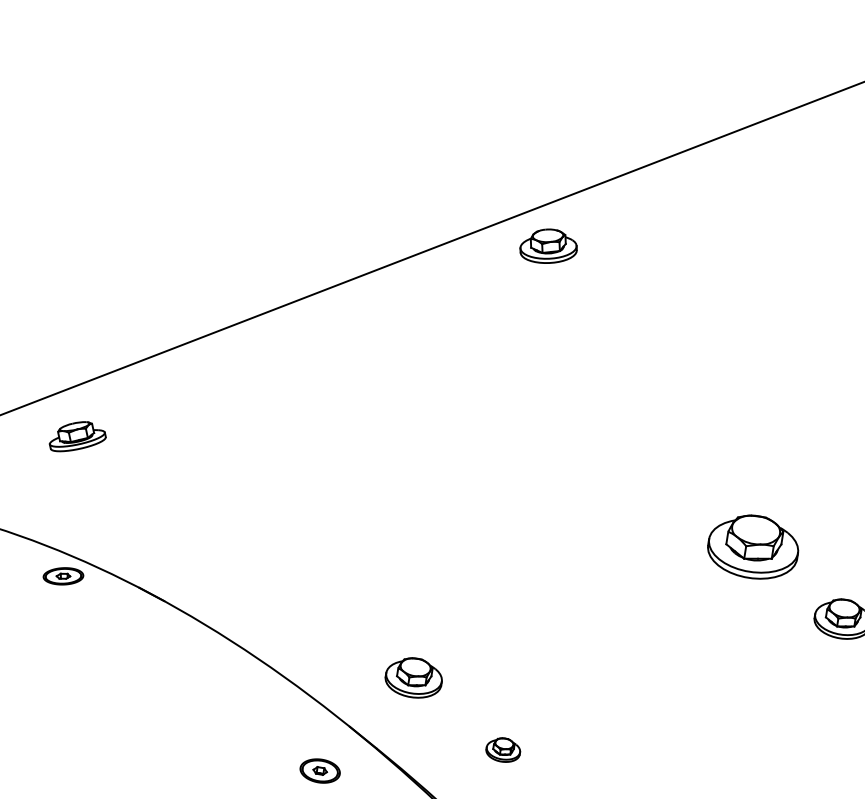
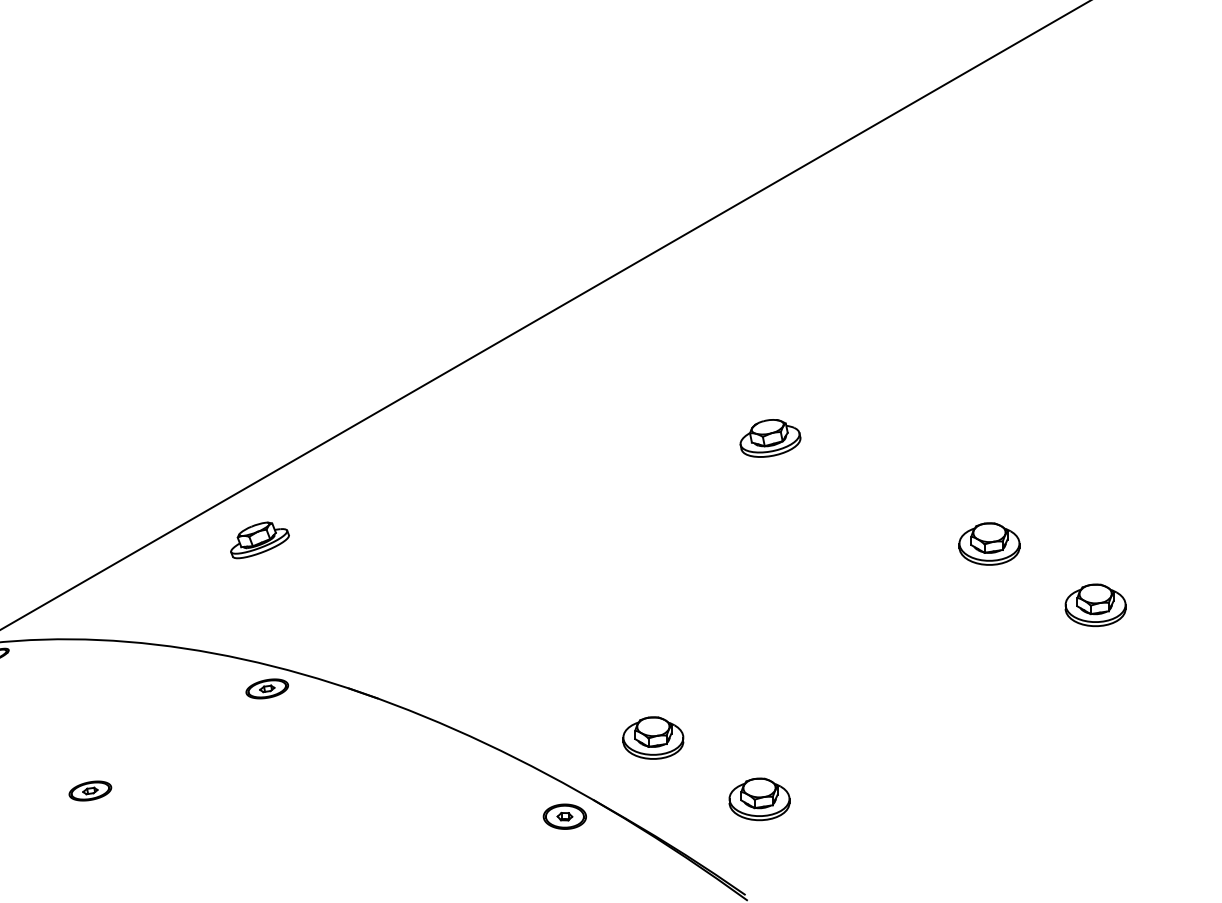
part: (549, 246) -> (770, 438), moved
part: (753, 546) -> (989, 543), size x0.62
part: (503, 750) -> (759, 799), size x1.67
part: (319, 770) -> (564, 816), moved

